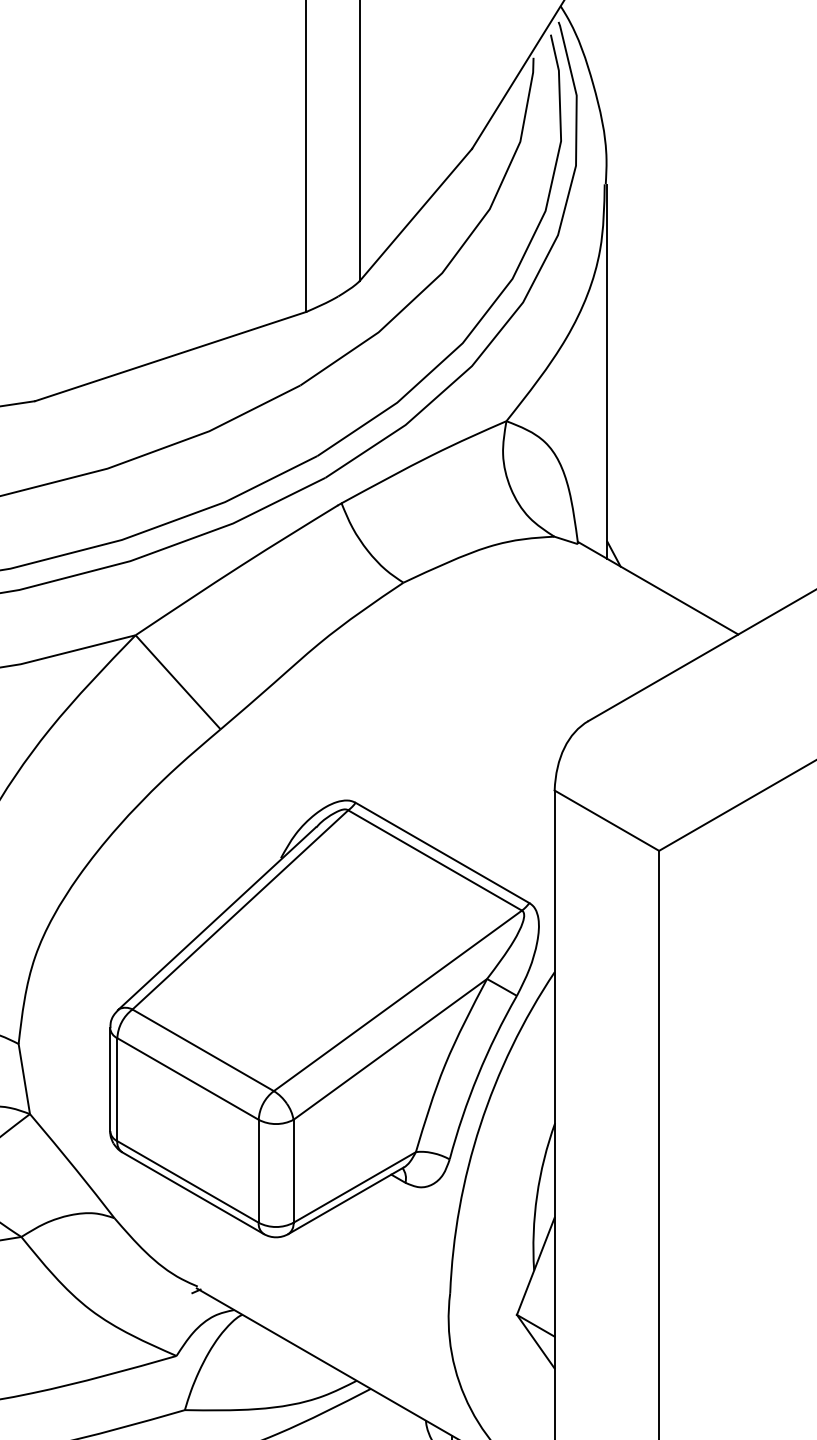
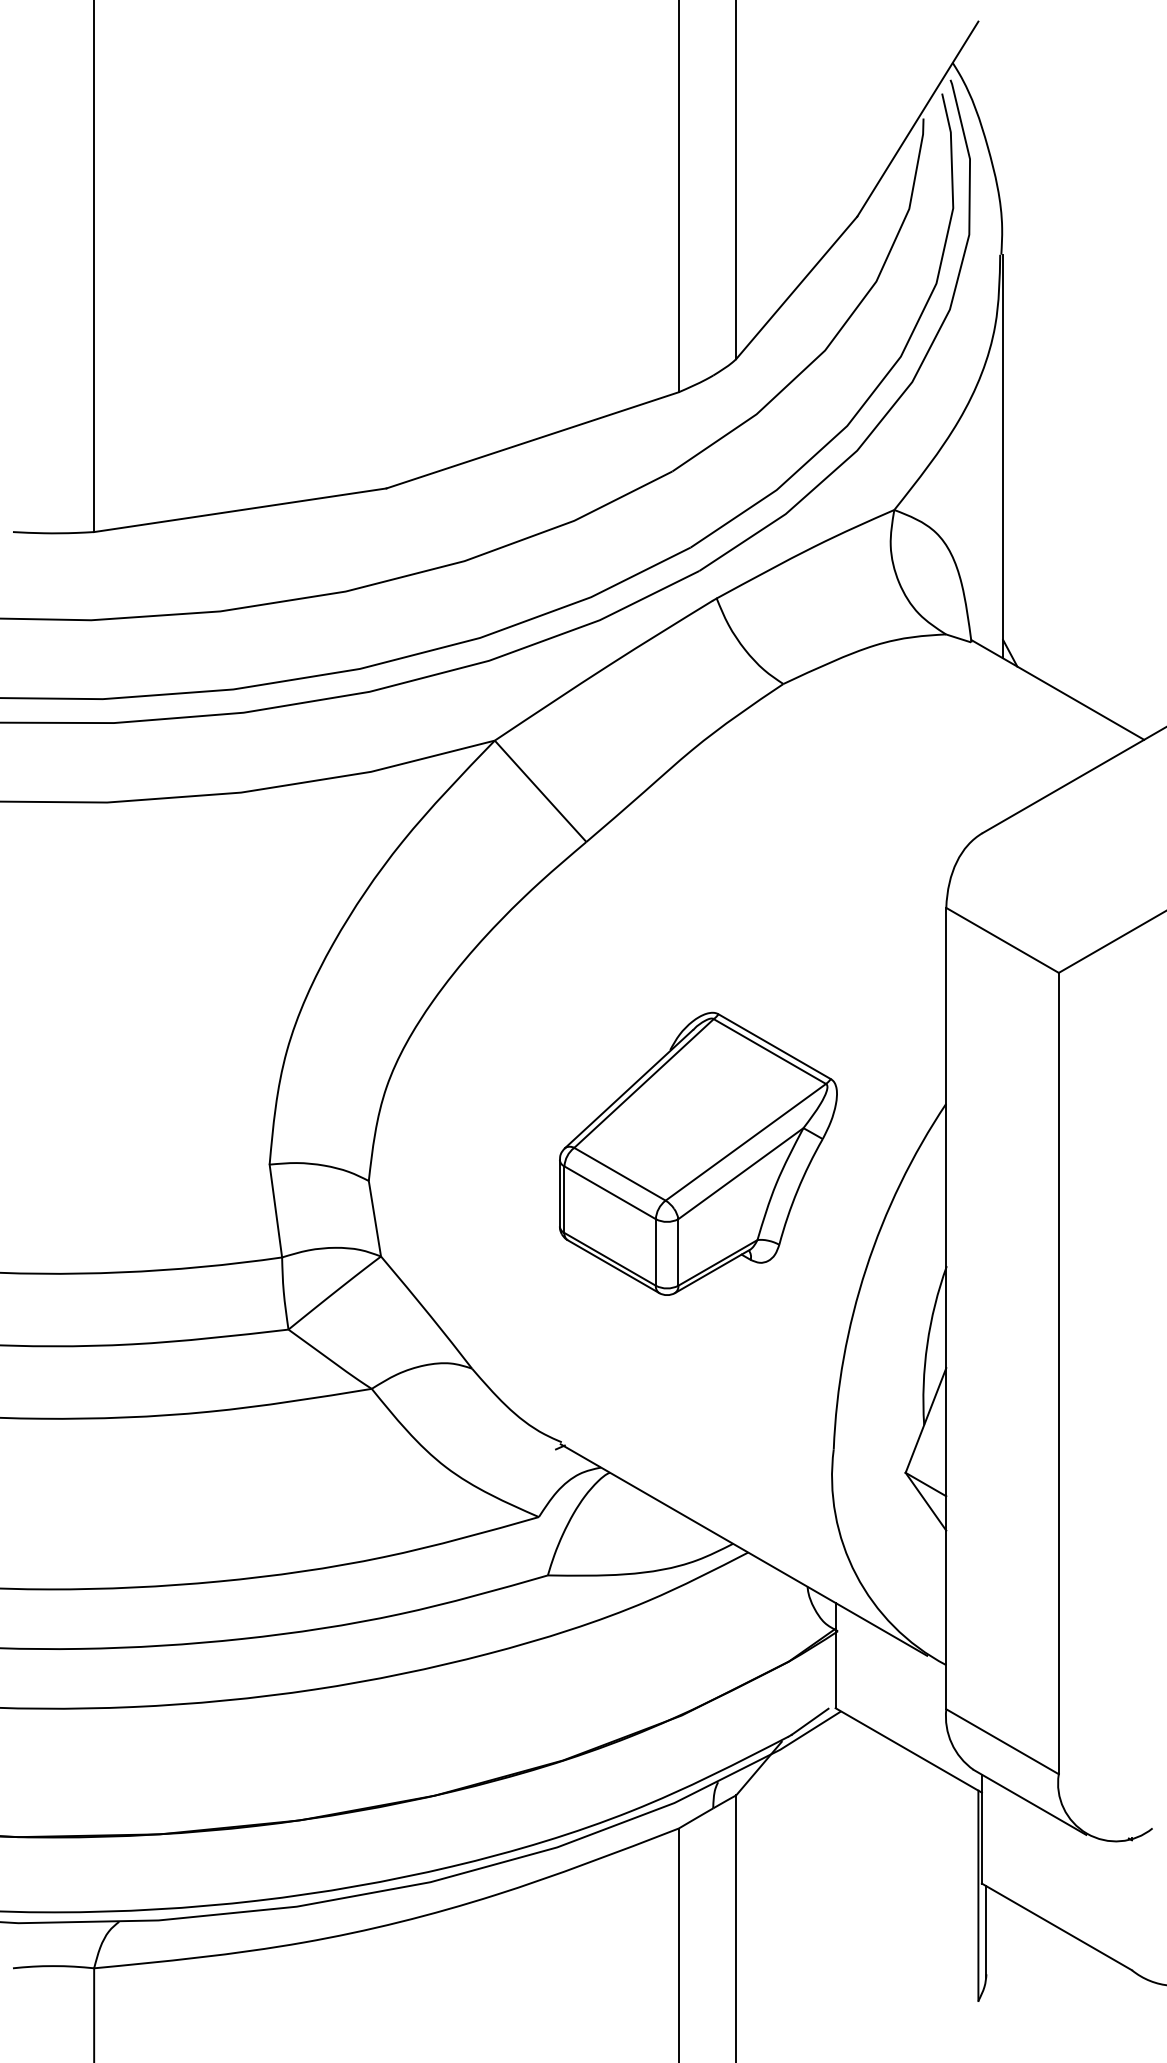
part: (324, 1018) -> (698, 1153), size x0.6

